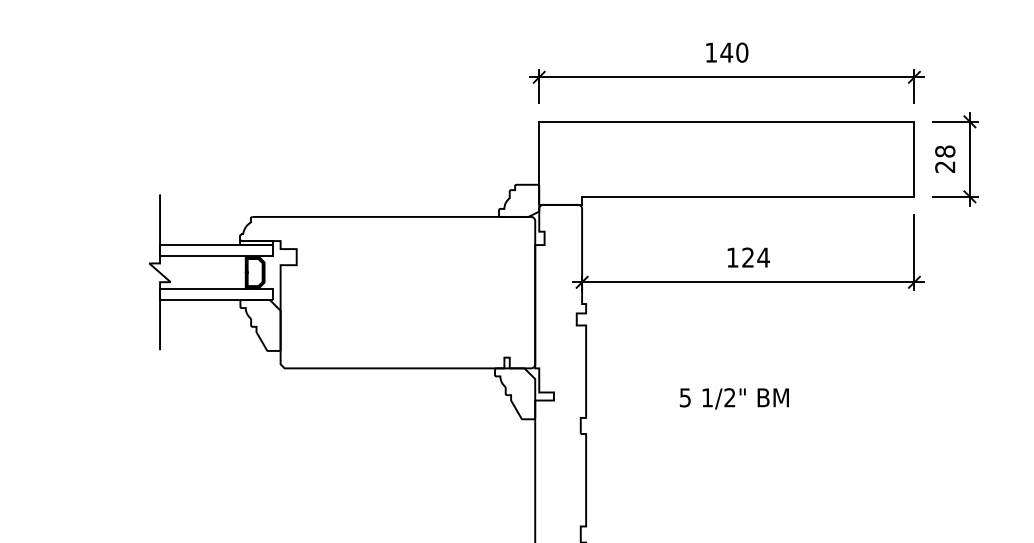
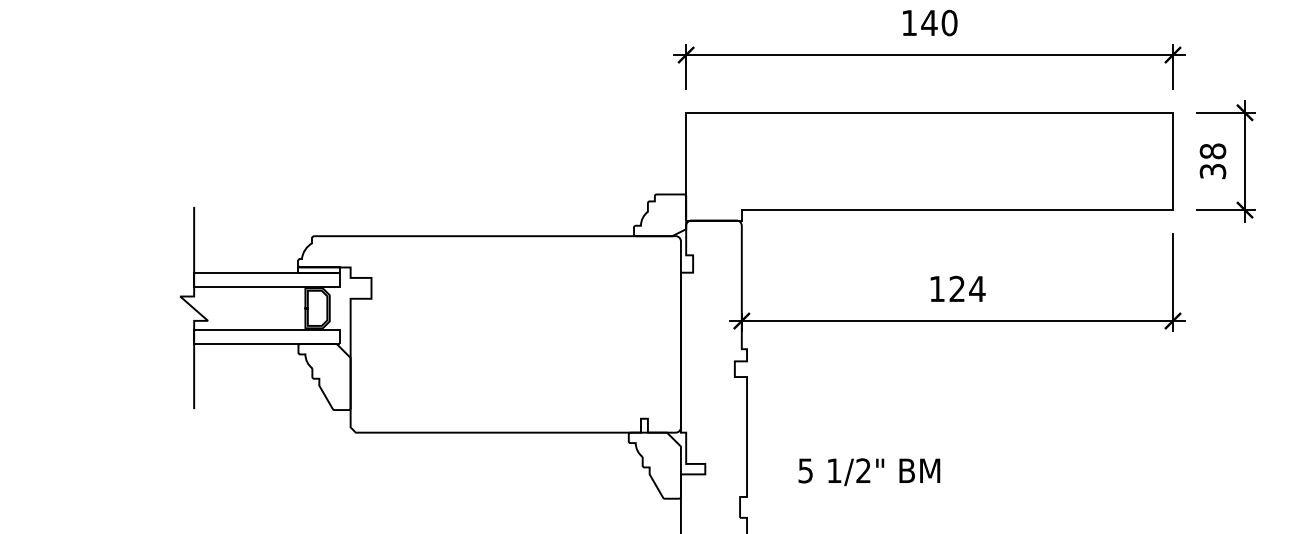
text: (945, 166) -> (1213, 170), 28 -> 38
text: (733, 398) -> (868, 471), moved

